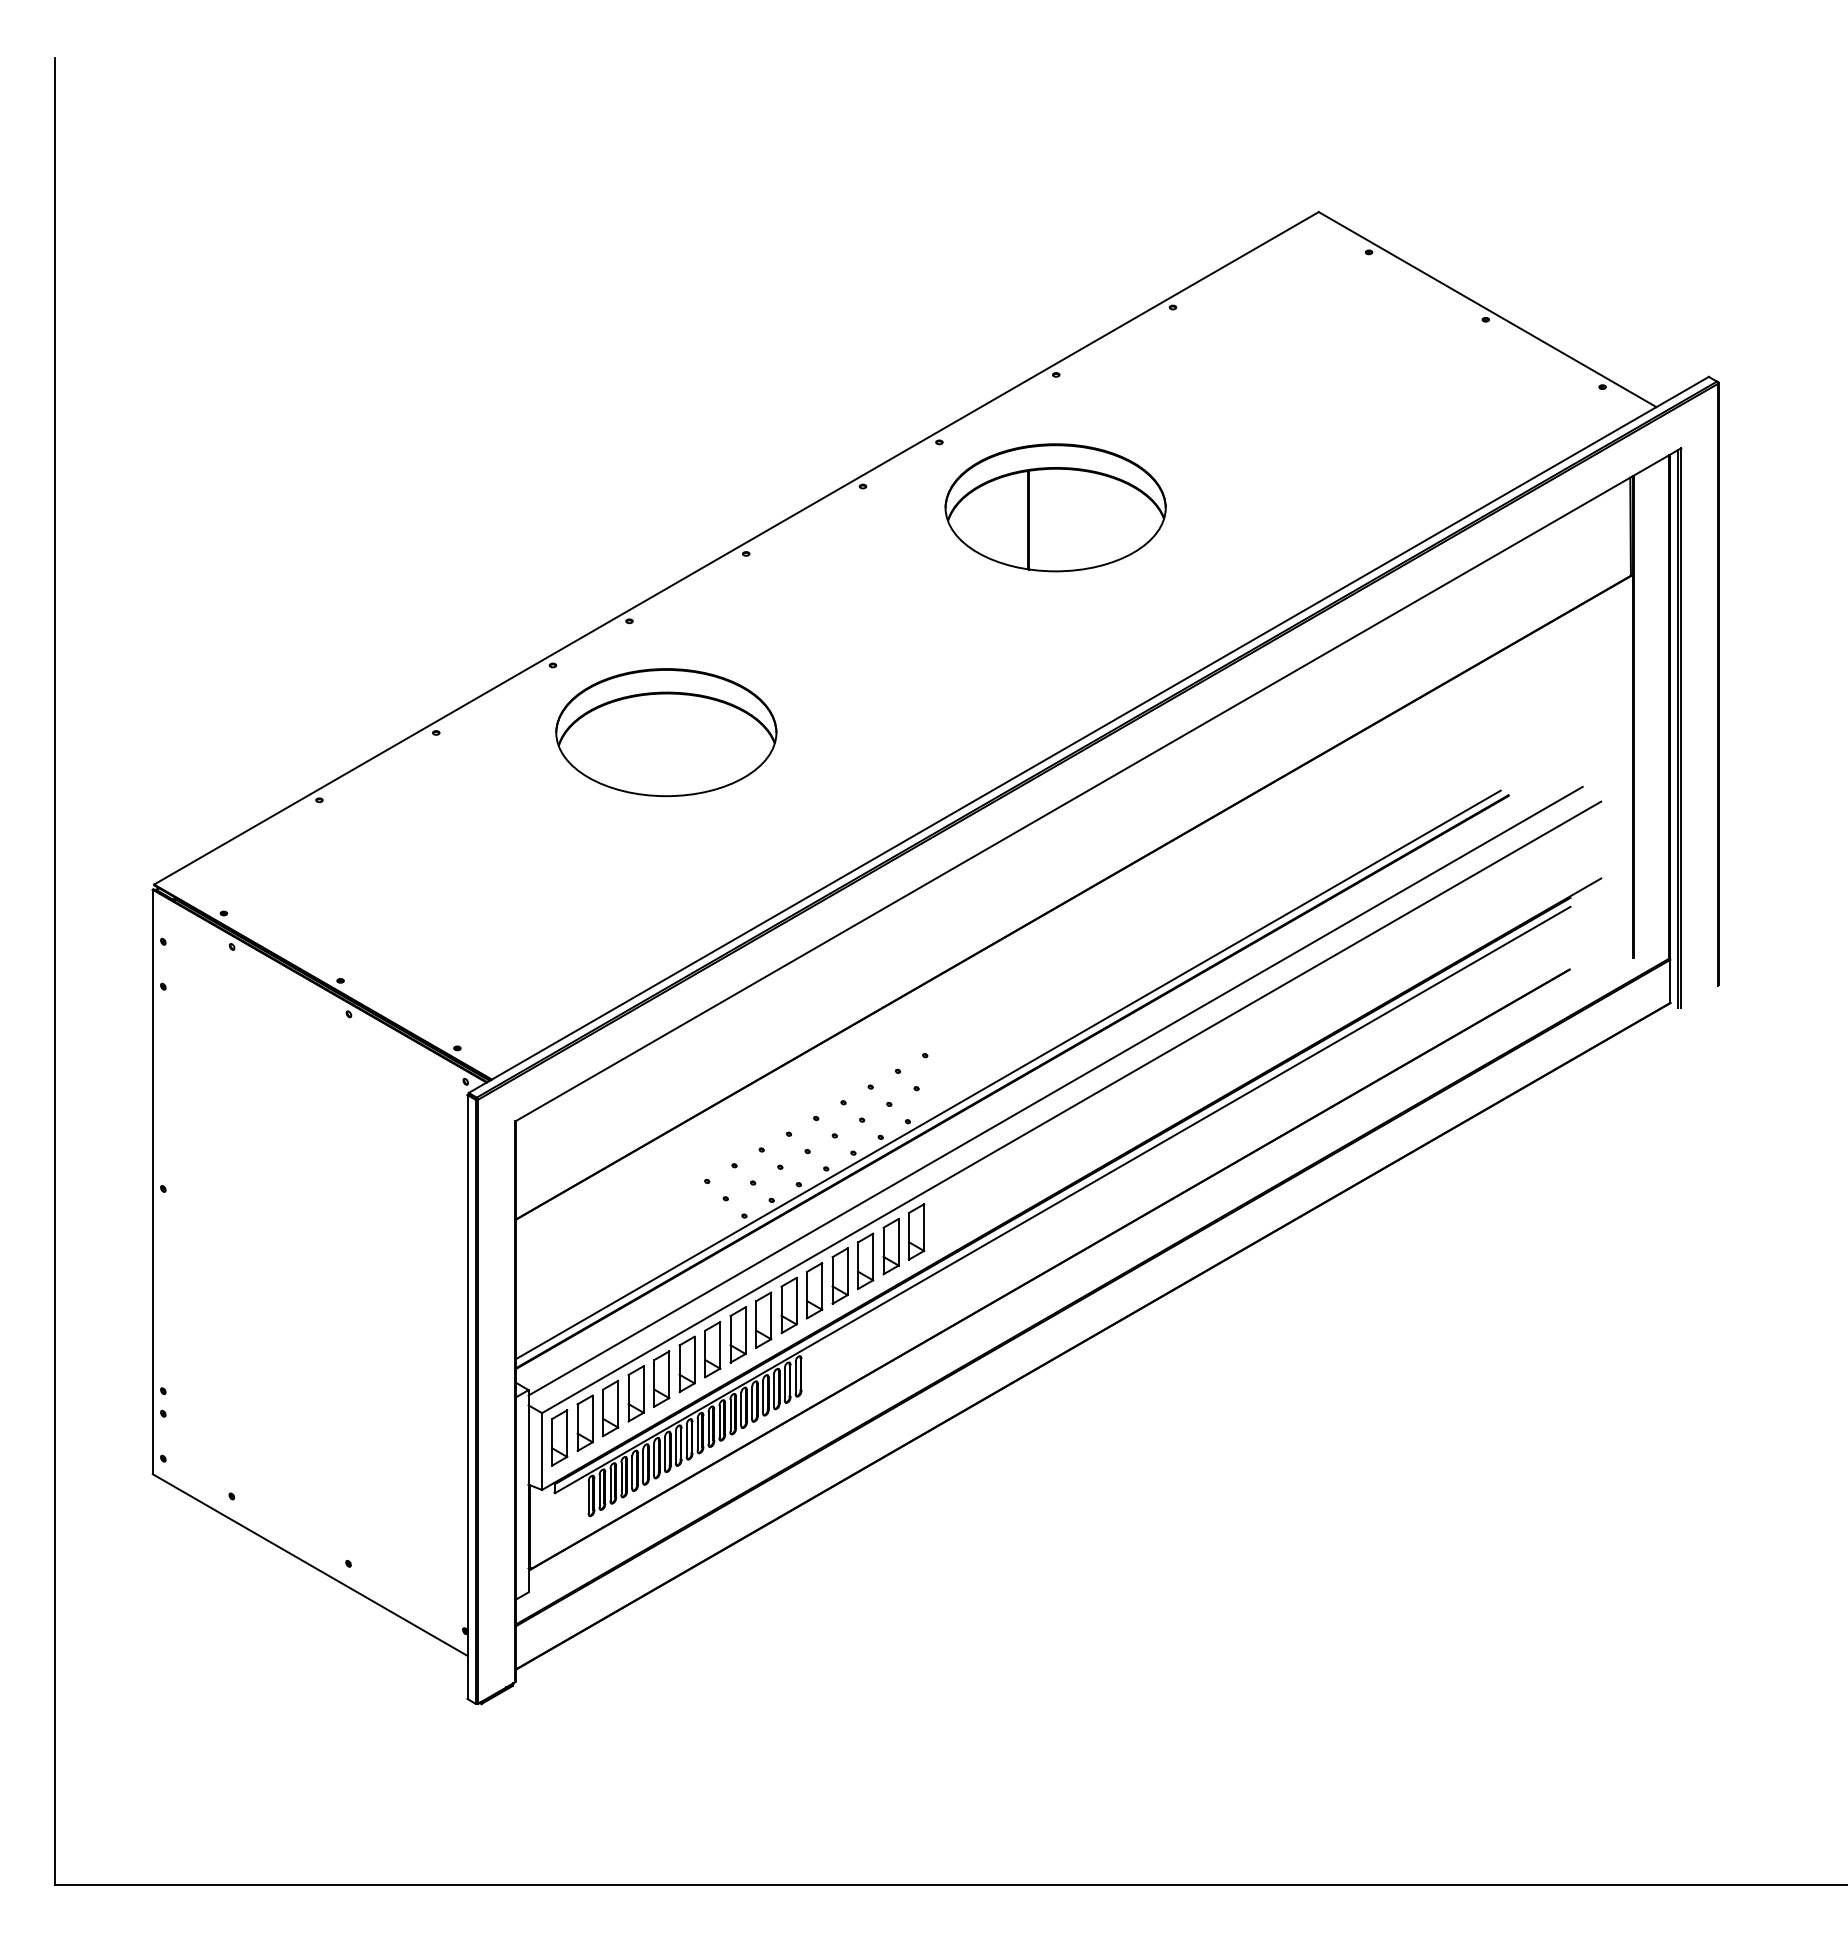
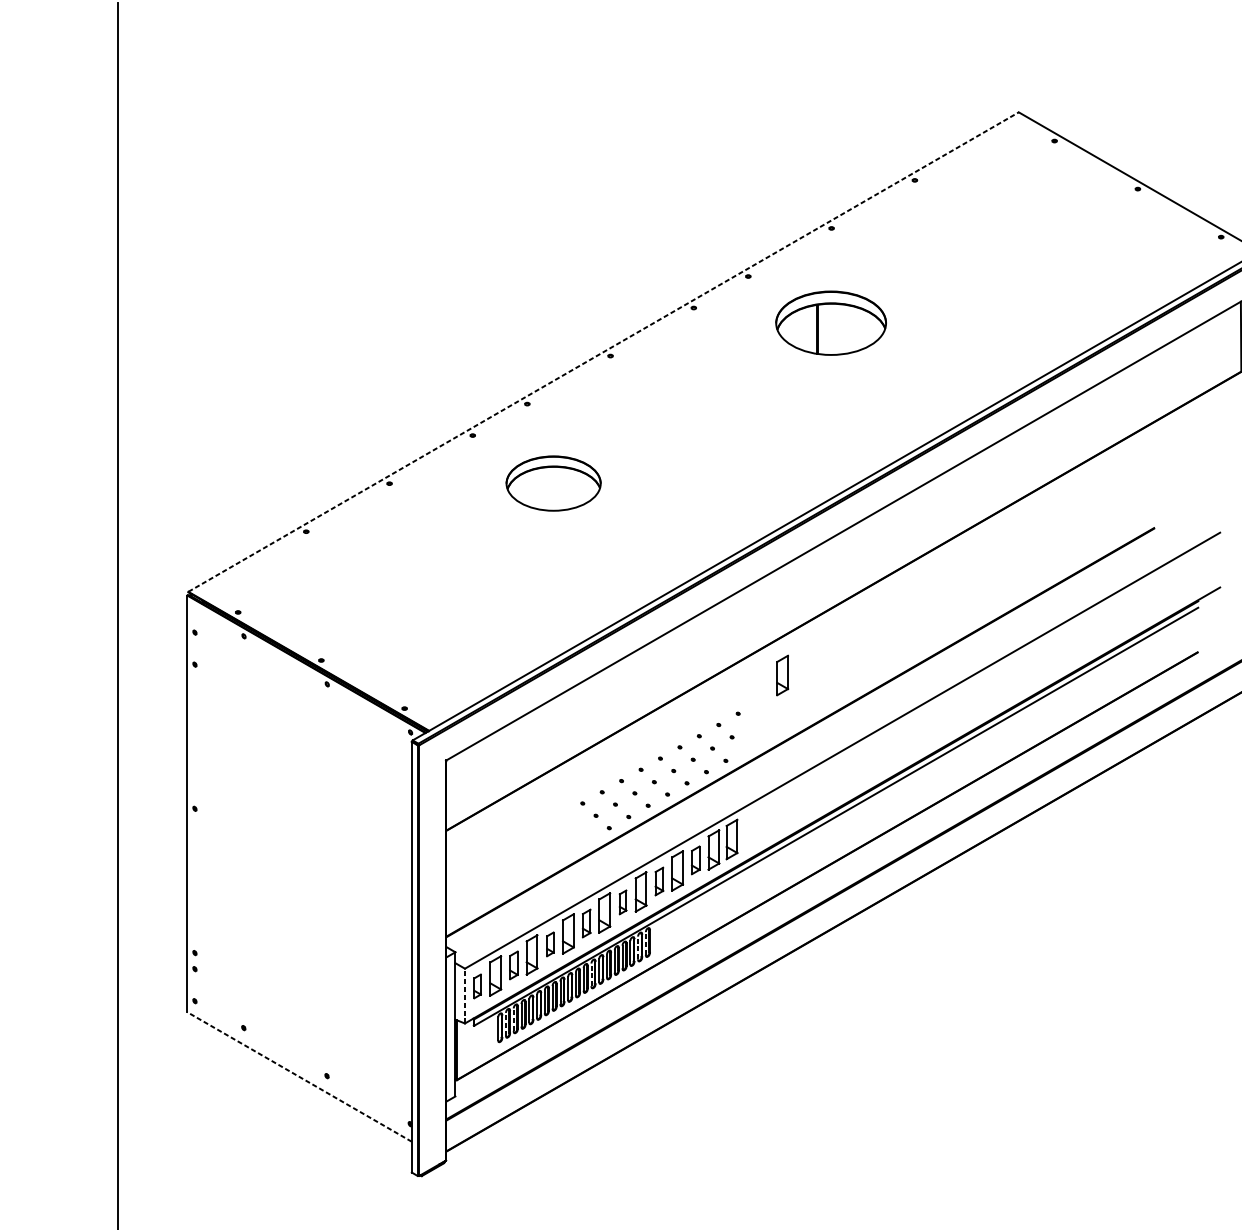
part: (1055, 507) -> (831, 322), size x0.7
line: (736, 548) -> (603, 352), solid -> dashed
part: (666, 732) -> (553, 483), size x0.6
part: (987, 1001) -> (782, 675), added
line: (1007, 1074) -> (796, 727), removed
line: (1055, 1090) -> (831, 738), removed
part: (865, 1260) -> (695, 859), size x0.7
part: (814, 1290) -> (659, 881), size x0.7
part: (763, 1319) -> (622, 901), size x0.6
part: (712, 1349) -> (586, 923), size x0.7
line: (795, 1377) -> (645, 943), solid -> dashed
part: (661, 1378) -> (550, 944), size x0.6
line: (784, 1384) -> (637, 948), solid -> dashed
part: (610, 1408) -> (513, 965), size x0.7
line: (719, 1421) -> (591, 974), solid -> dashed
part: (559, 1437) -> (477, 986), size x0.6
line: (542, 1451) -> (465, 996), solid -> dashed
line: (610, 1484) -> (513, 1019), solid -> dashed
line: (599, 1491) -> (505, 1024), solid -> dashed
line: (310, 1565) -> (299, 1077), solid -> dashed

